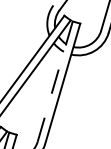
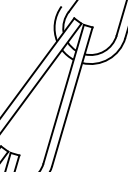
line: (55, 81) -> (63, 94), dashed -> solid

